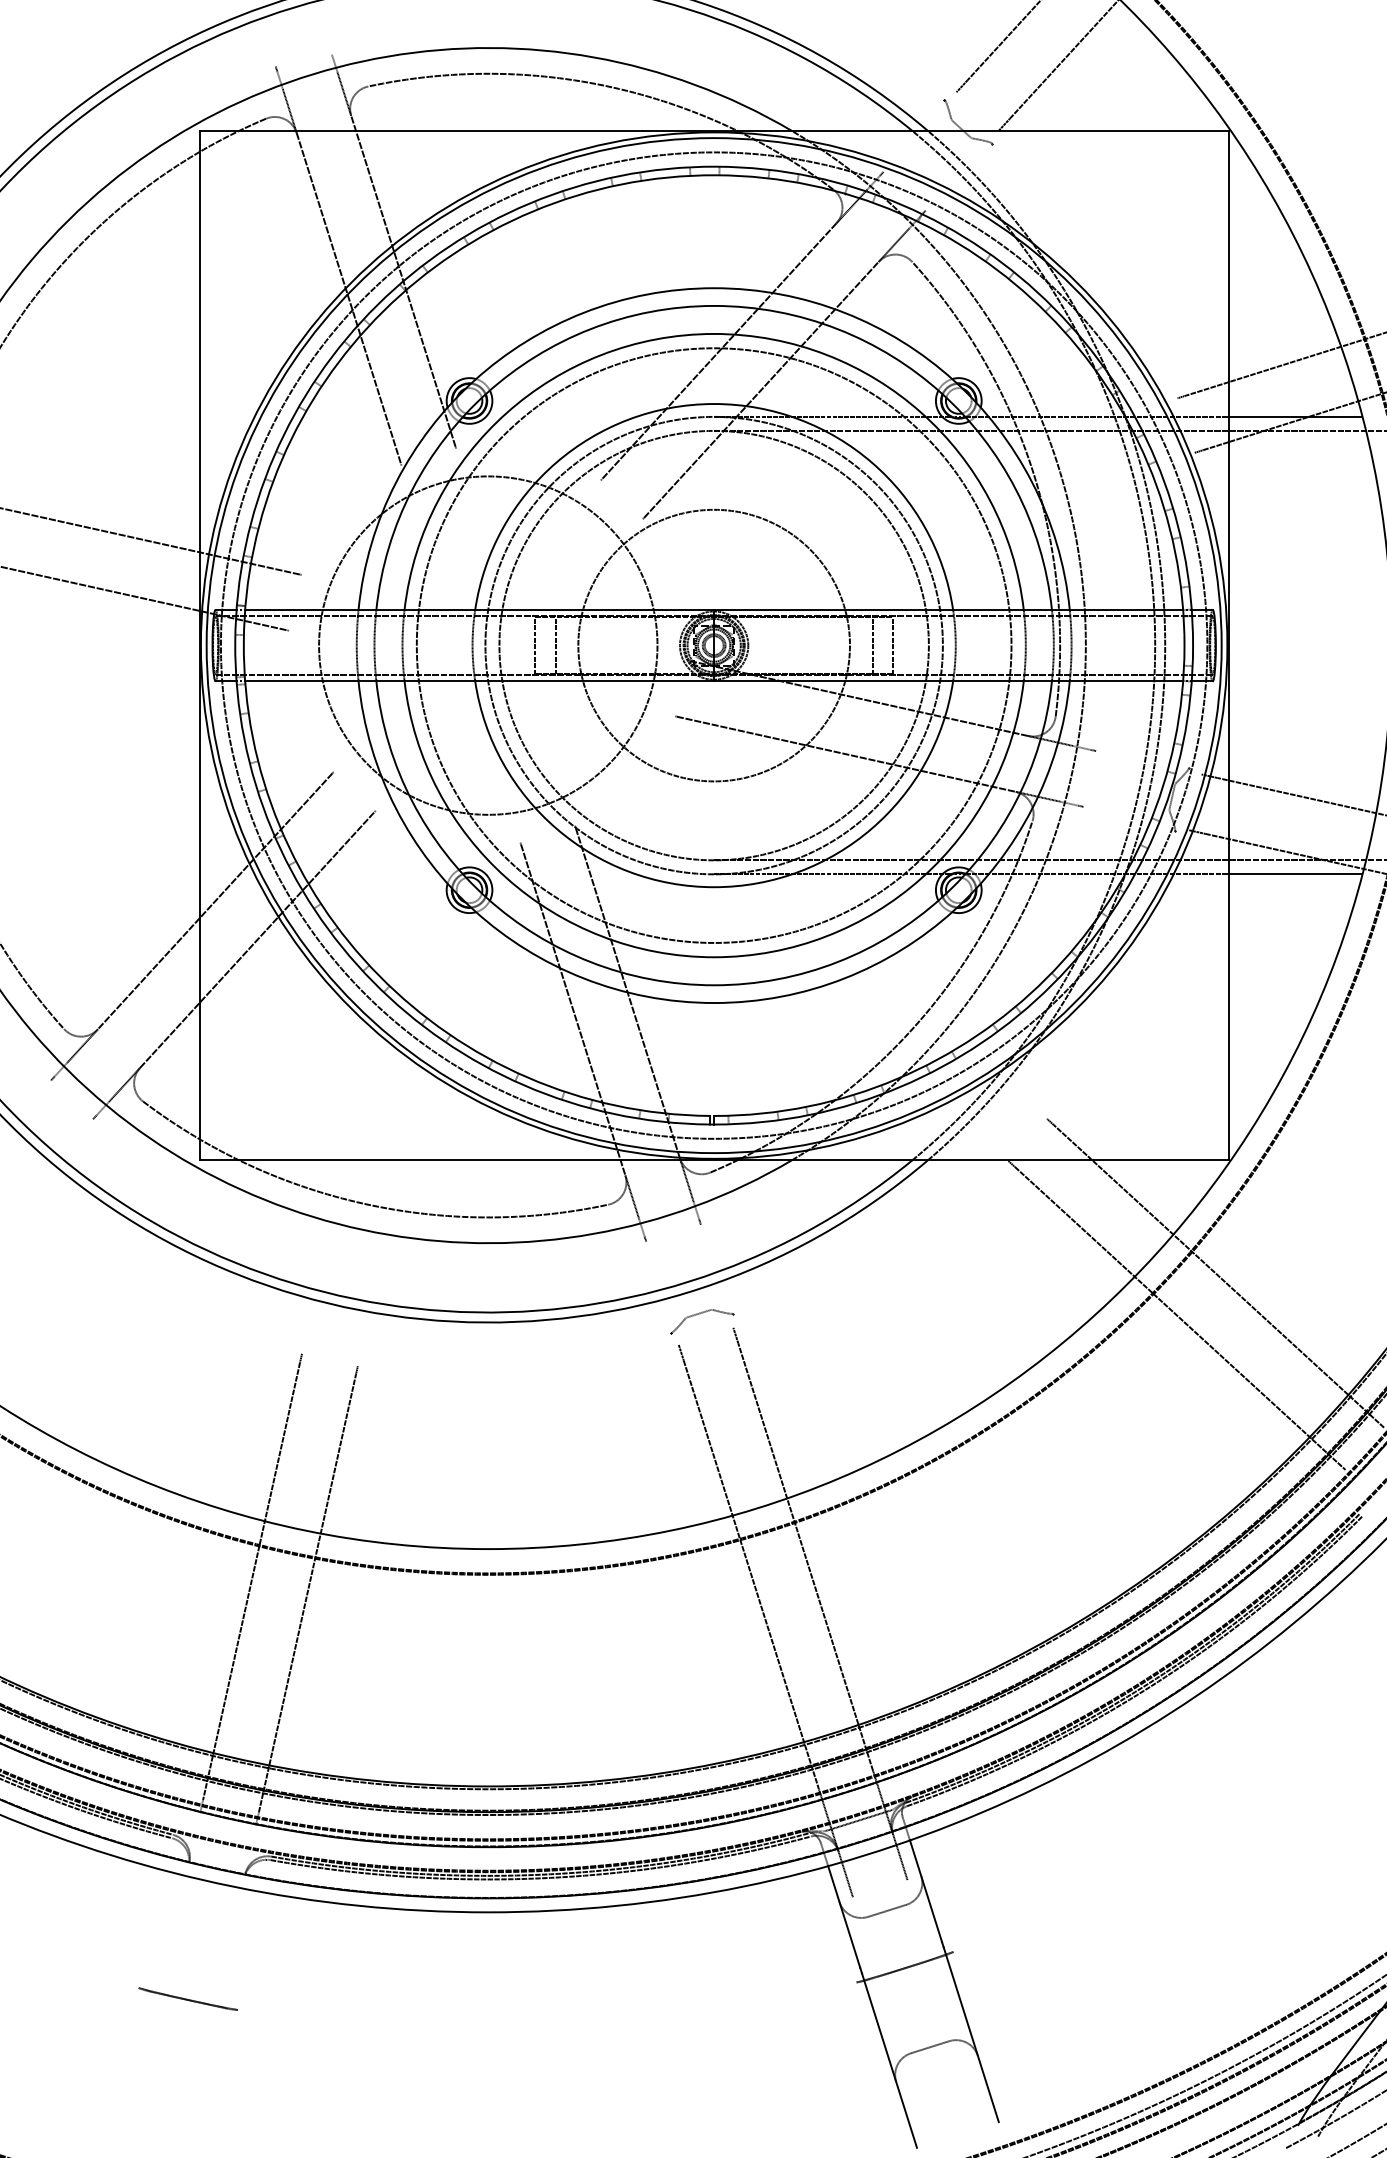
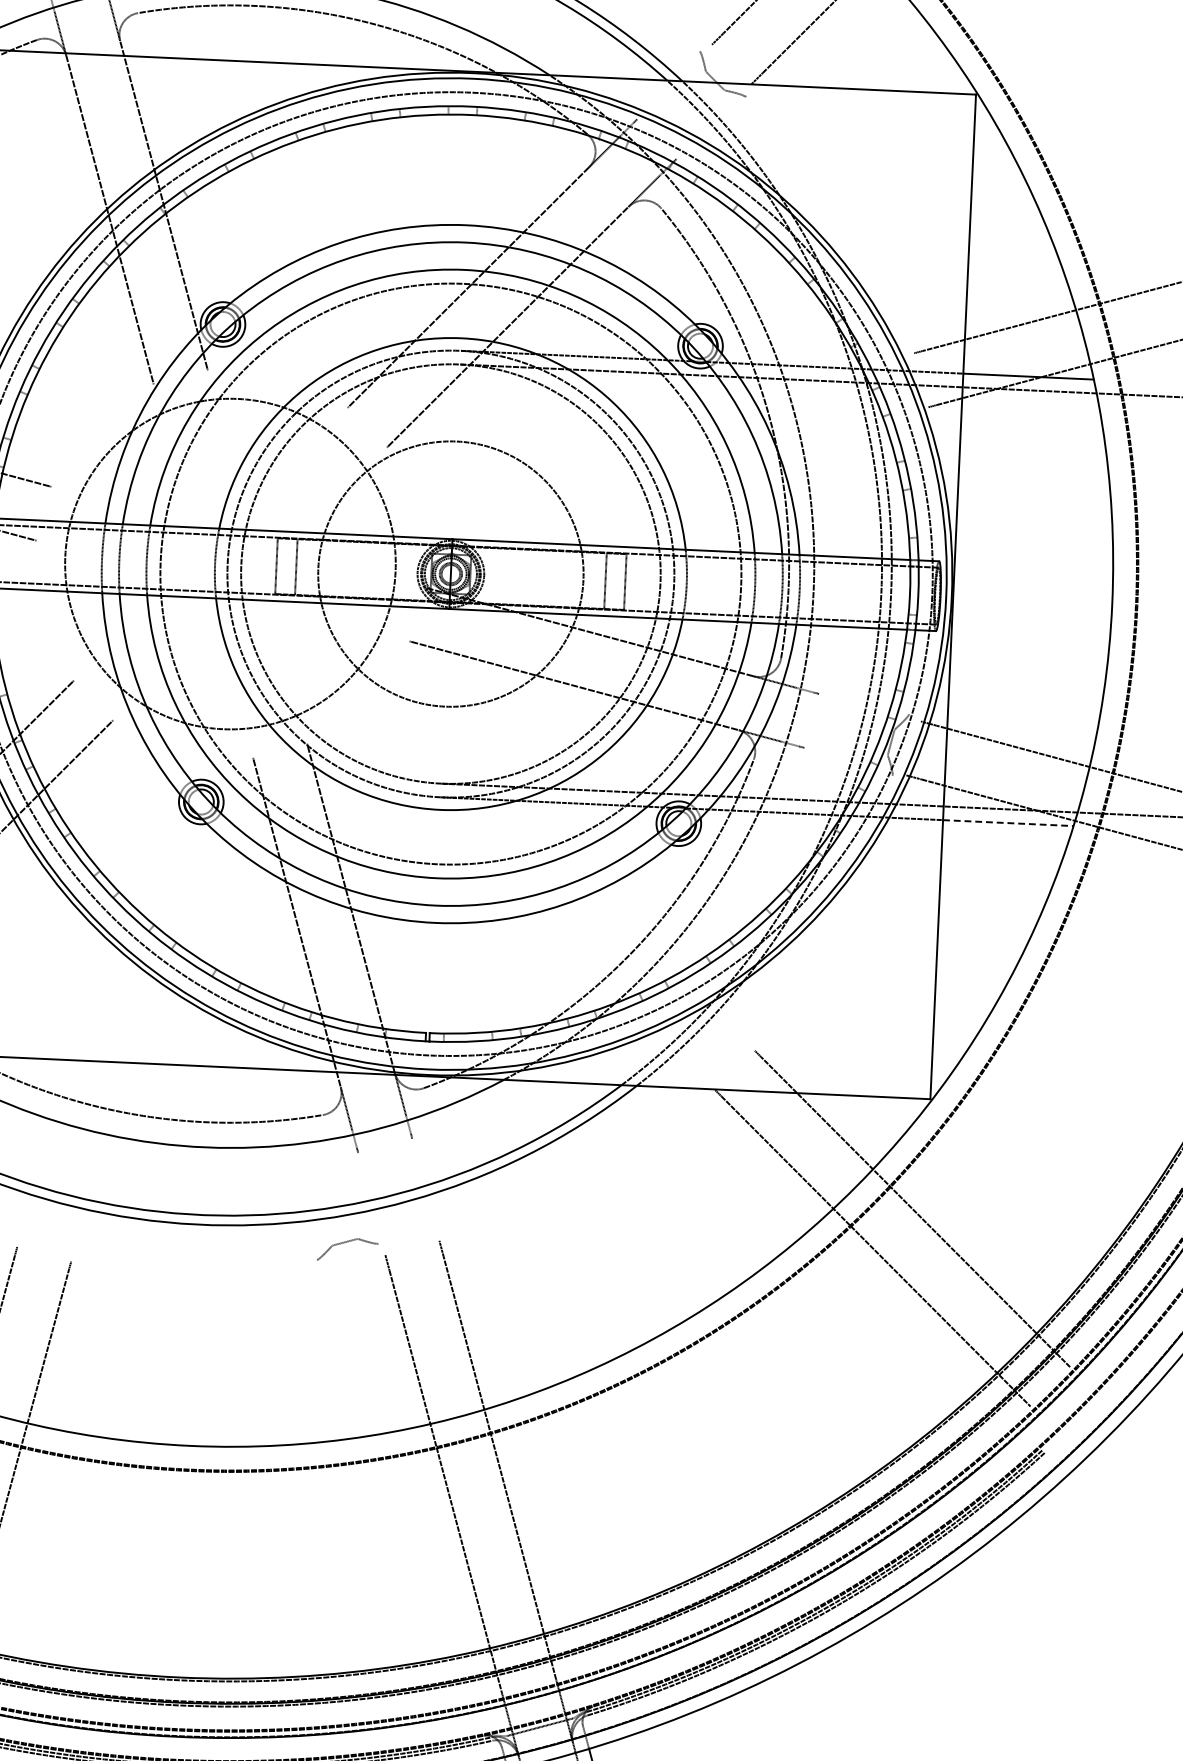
line: (1295, 874) -> (1008, 823), solid -> dashed
part: (700, 1314) -> (346, 1243), moved

